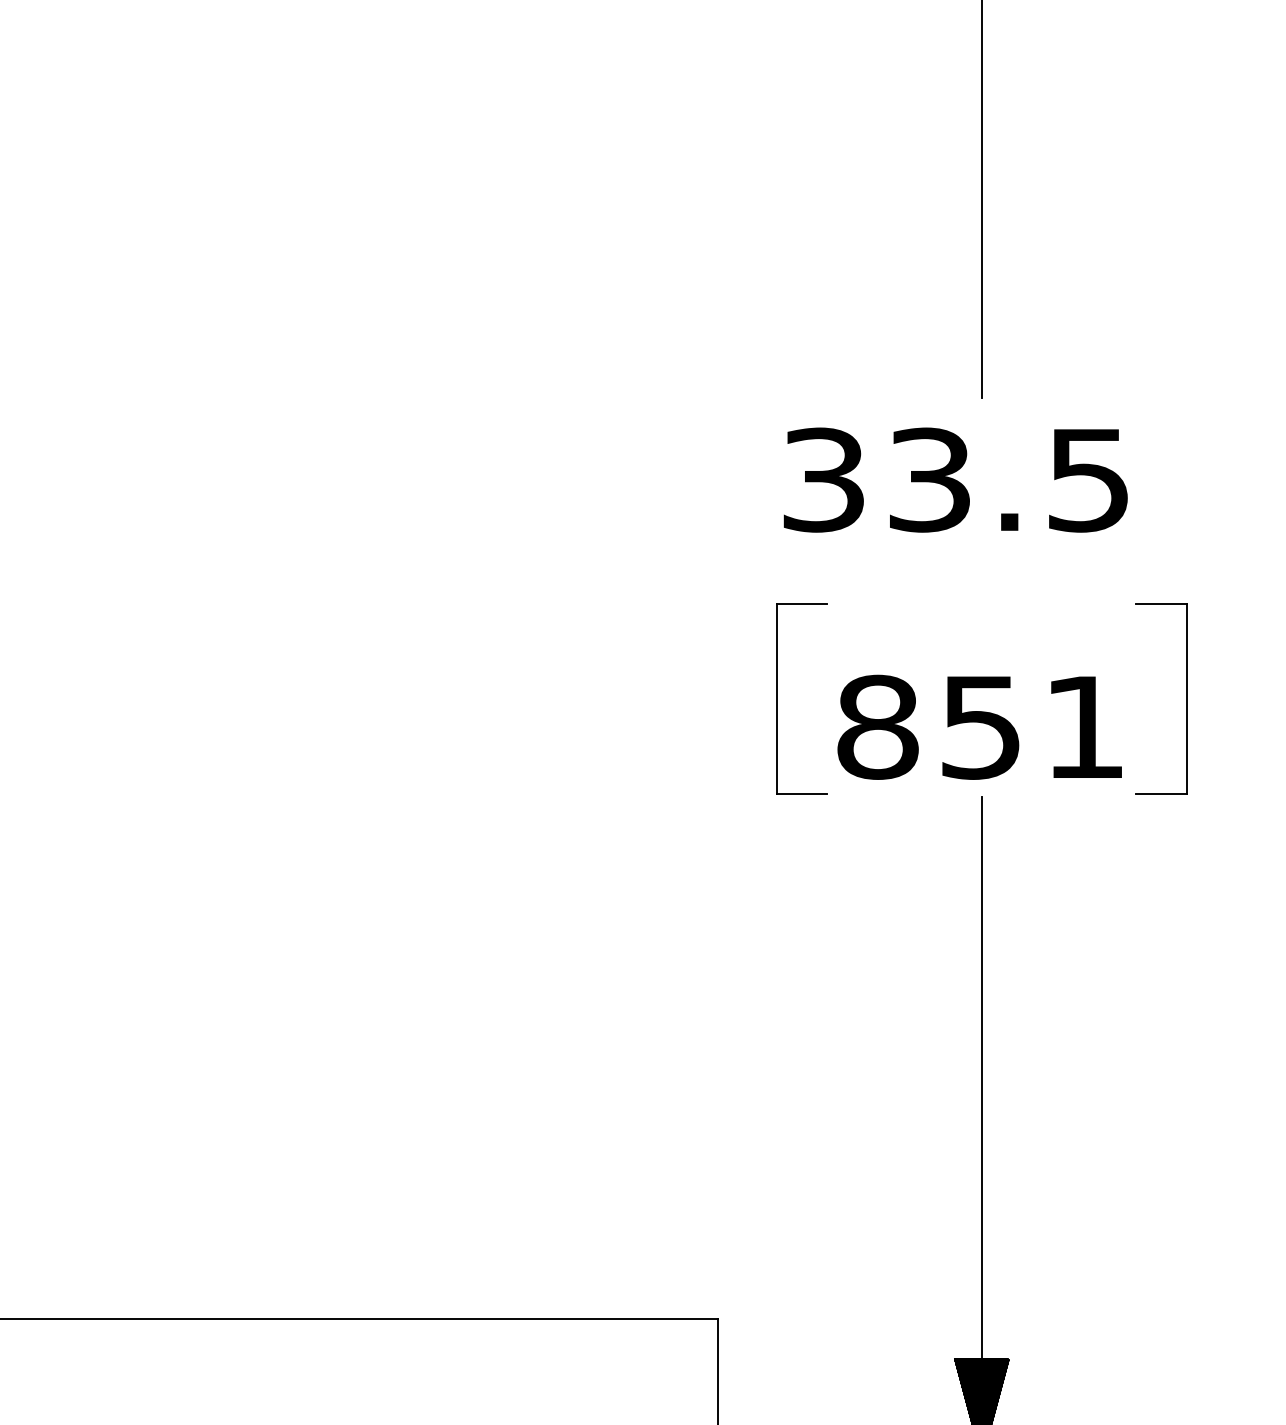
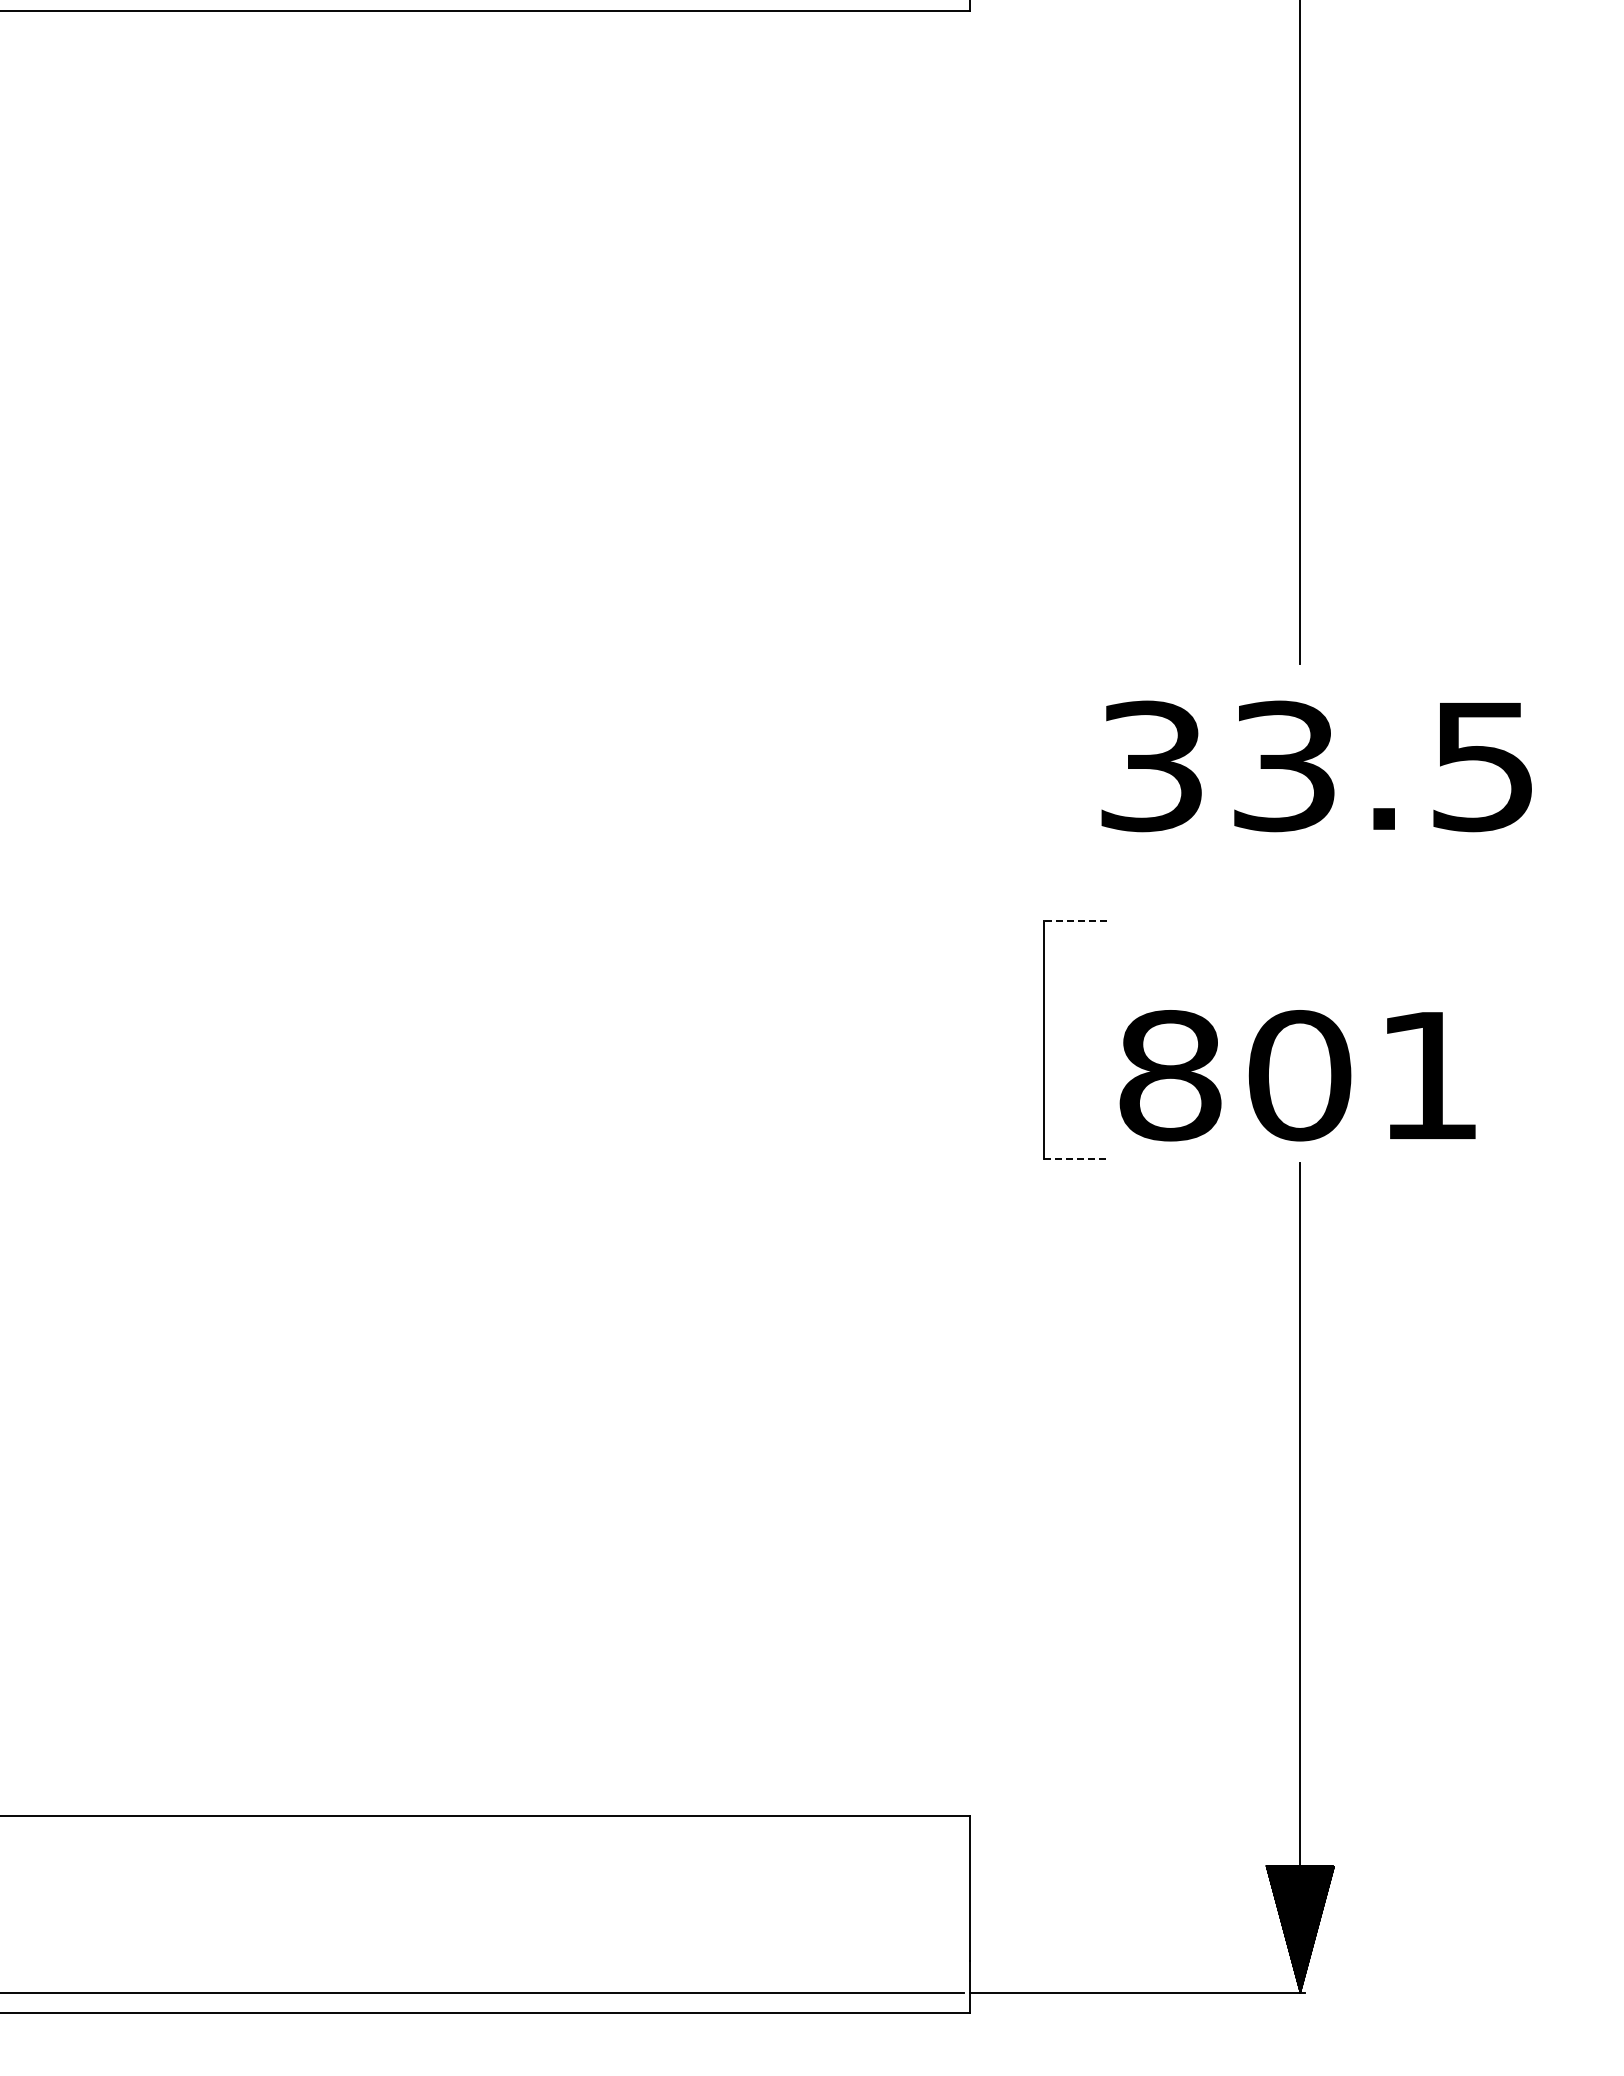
text: (955, 480) -> (1316, 766), moved
line: (802, 604) -> (1075, 921), solid -> dashed
part: (1186, 698) -> (1556, 1039), removed
text: (981, 727) -> (1299, 1075), 851 -> 801
line: (802, 794) -> (1075, 1159), solid -> dashed

